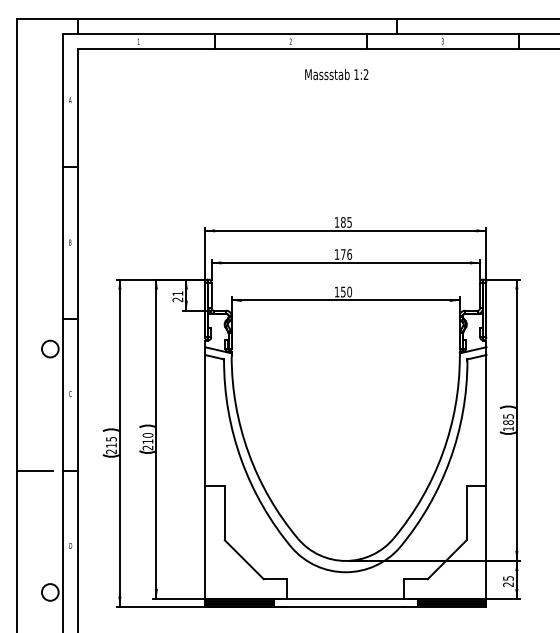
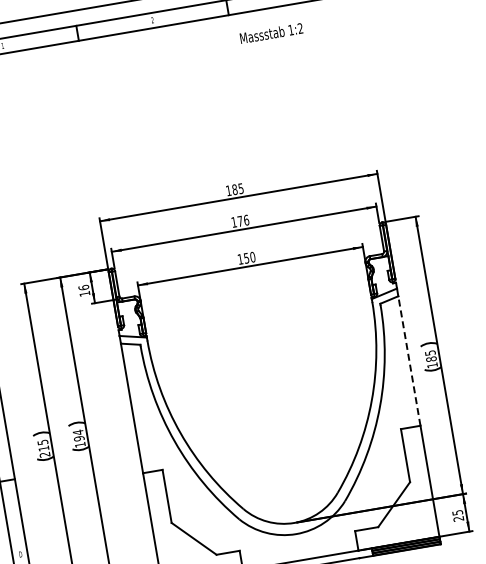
text: (336, 74) -> (271, 33), moved
text: (177, 296) -> (83, 290), 21 -> 16
line: (486, 420) -> (409, 360), solid -> dashed
text: (147, 441) -> (78, 438), 210 -> 194

